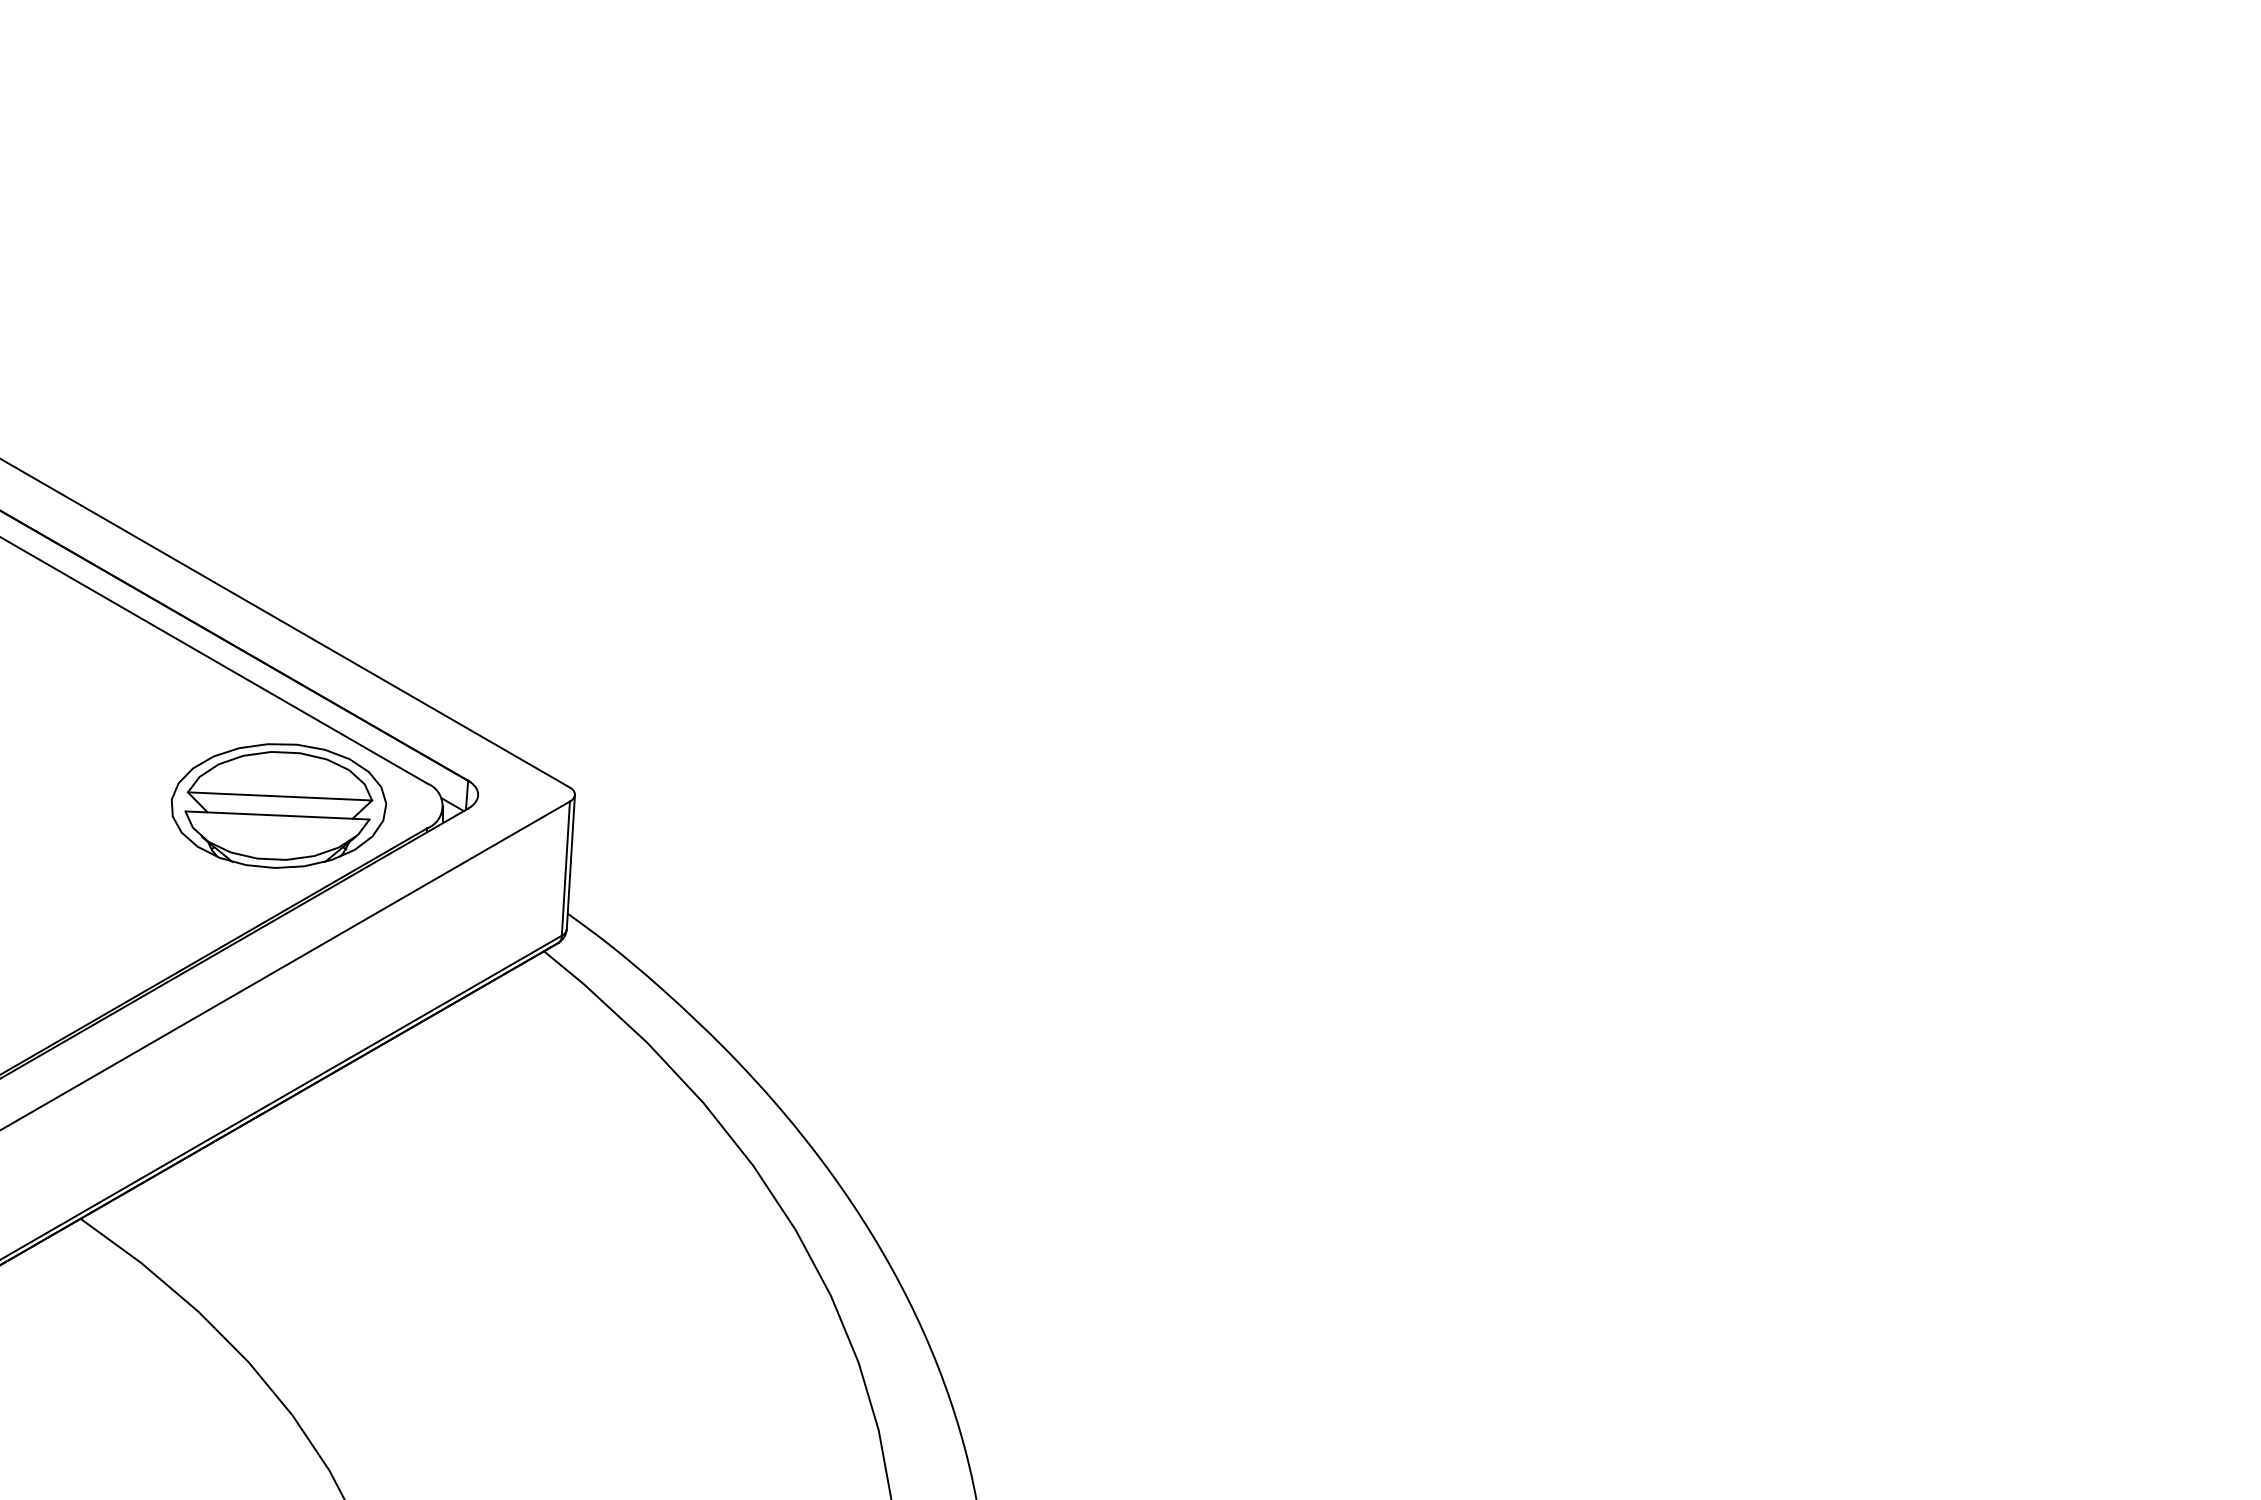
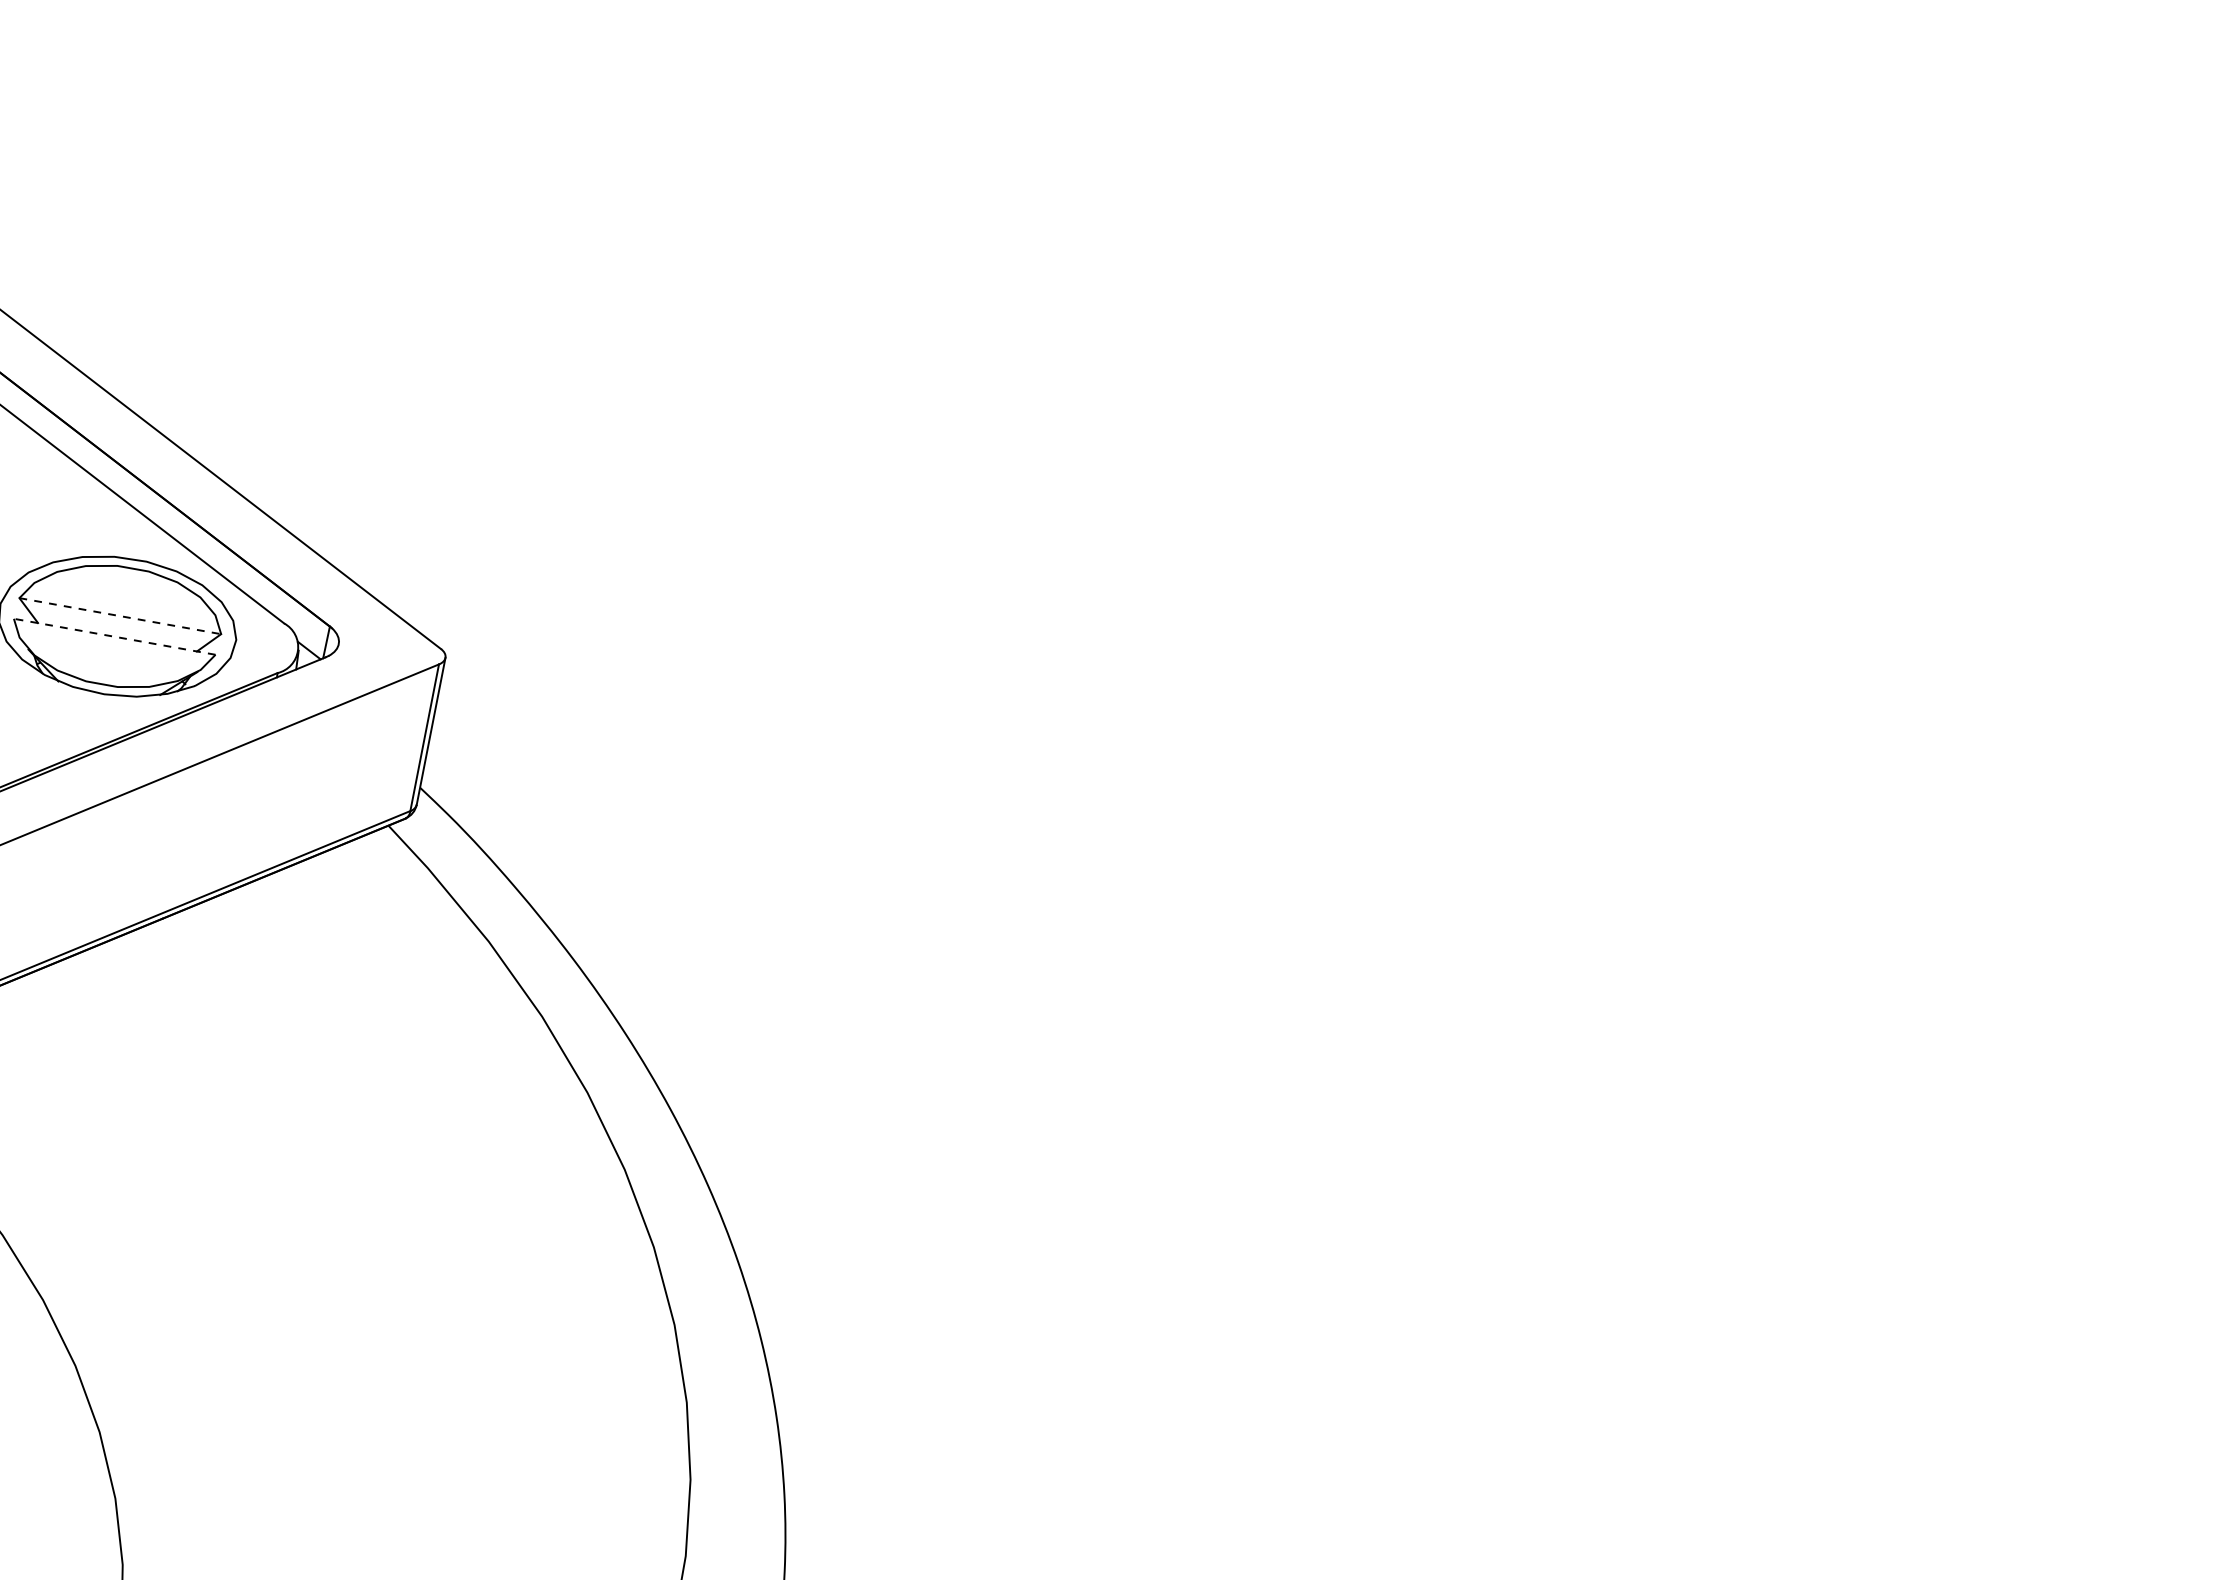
line: (280, 796) -> (120, 616), solid -> dashed
line: (277, 815) -> (114, 636), solid -> dashed

